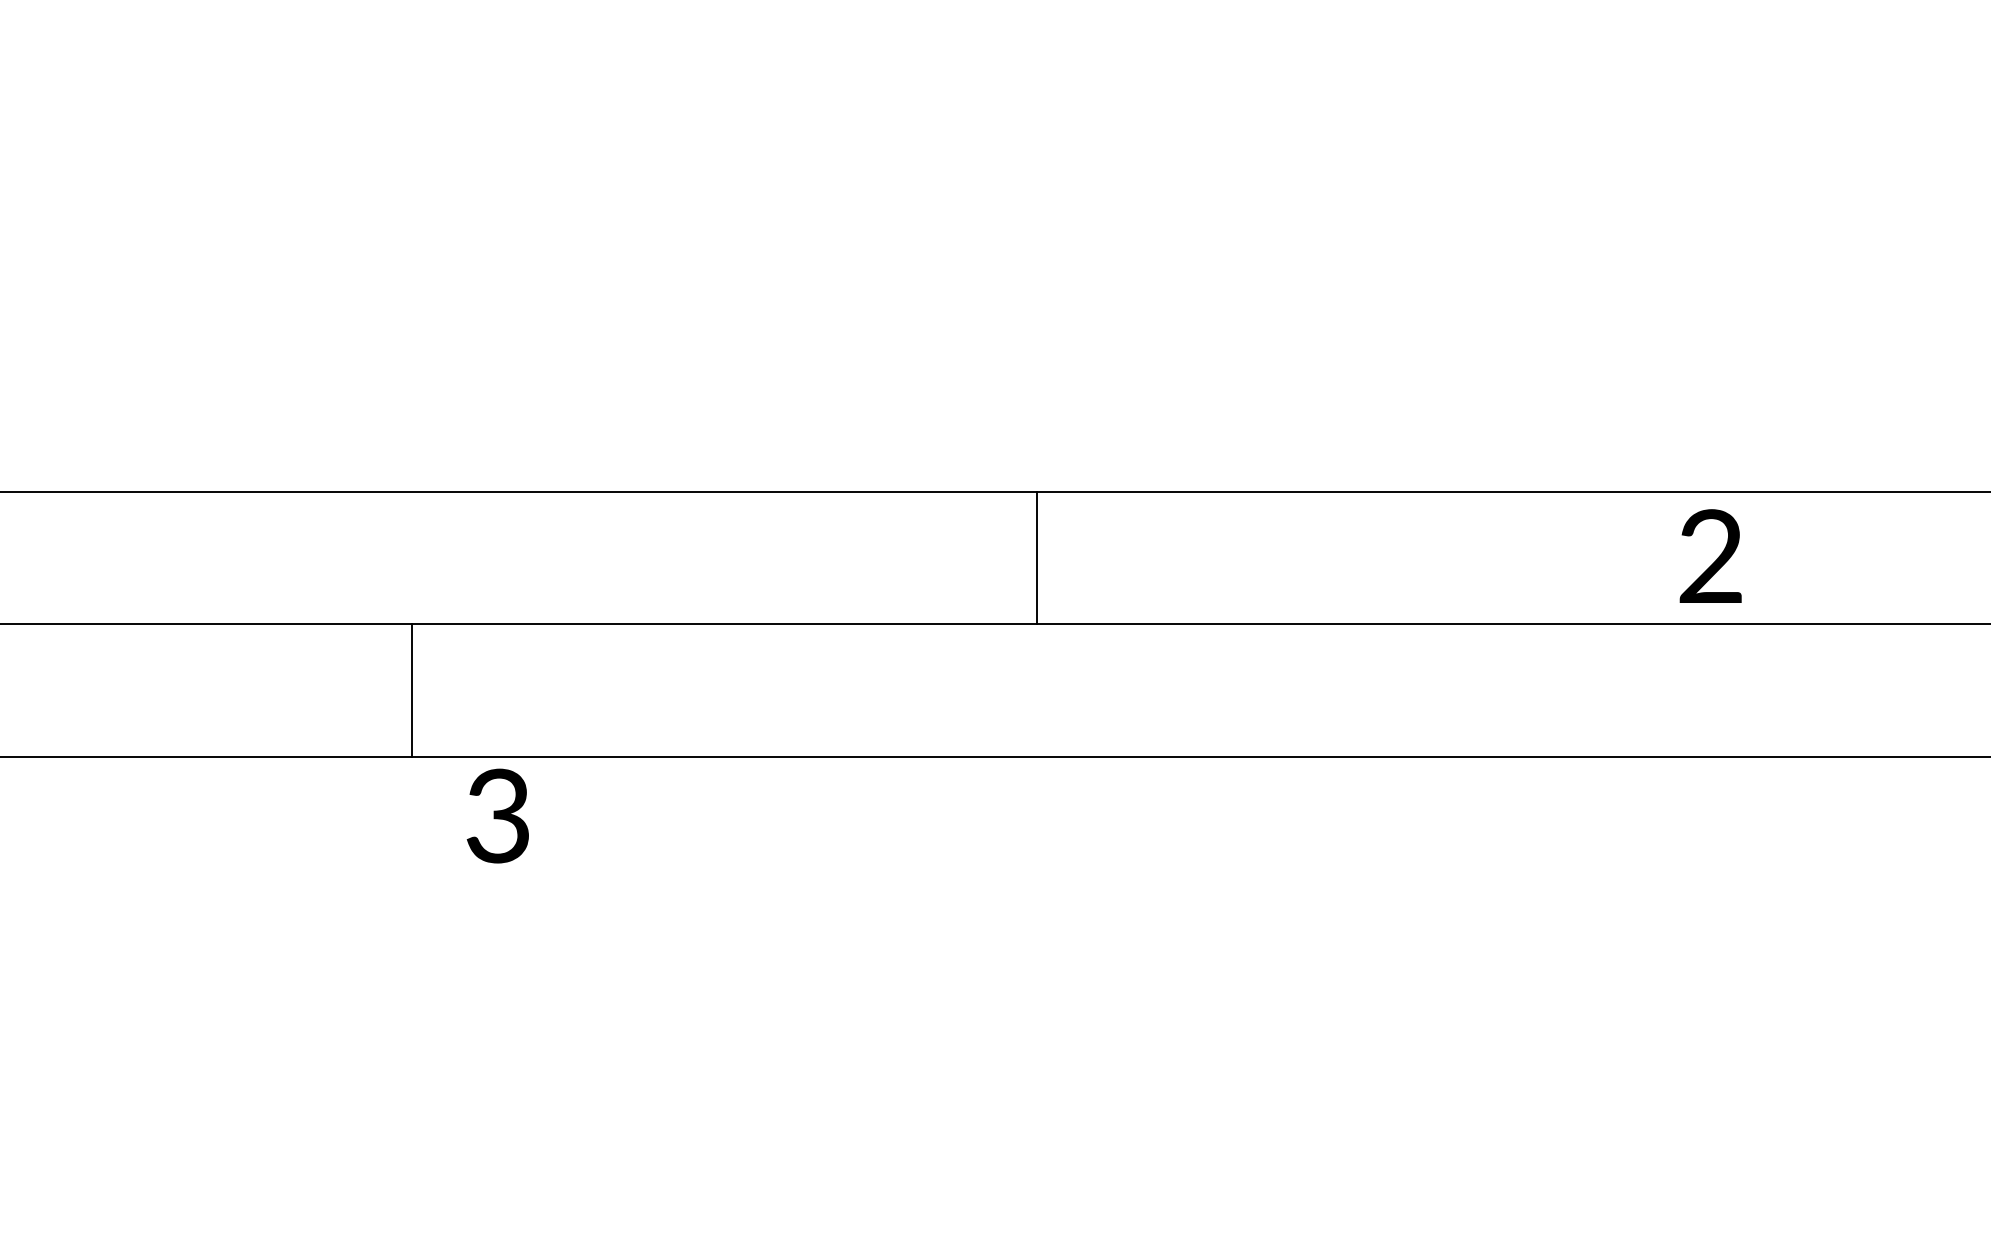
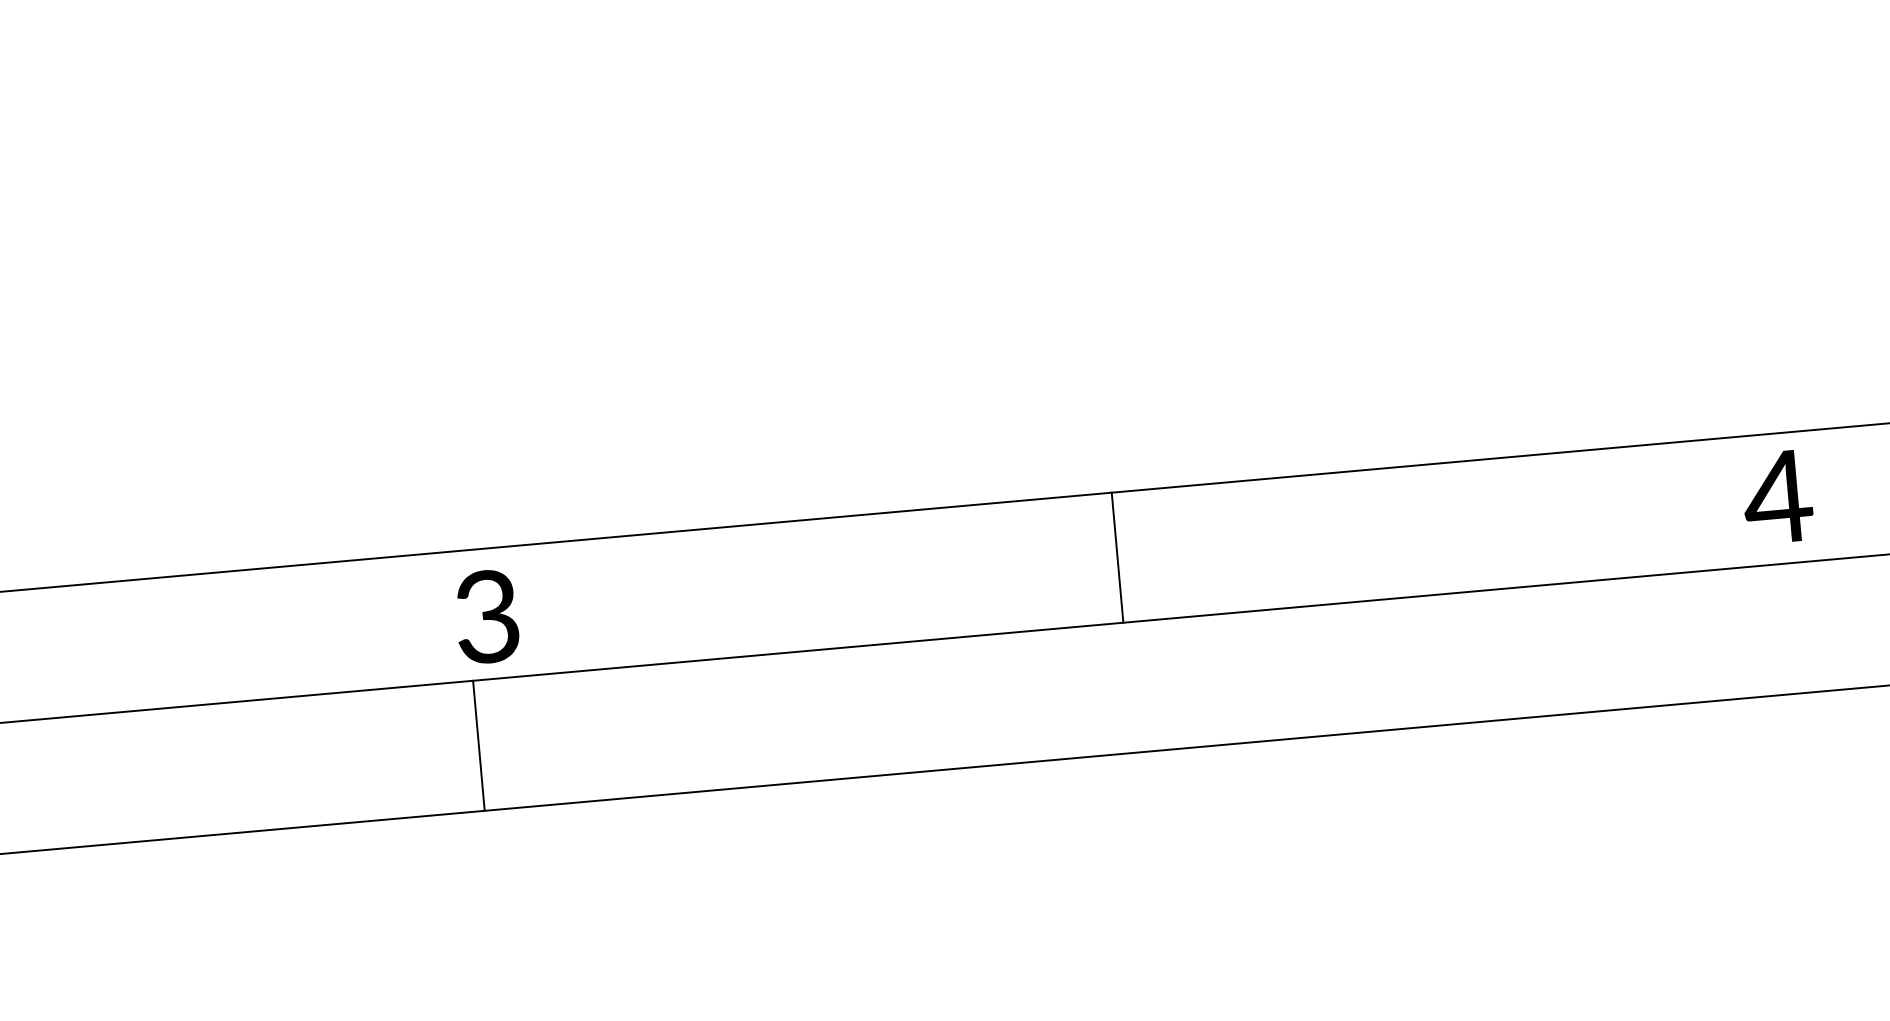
text: (1710, 555) -> (1777, 496), 2 -> 4
line: (412, 690) -> (479, 745), moved
text: (497, 815) -> (486, 616), moved

